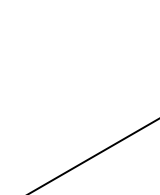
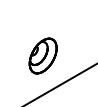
part: (84, 89) -> (42, 55), added

